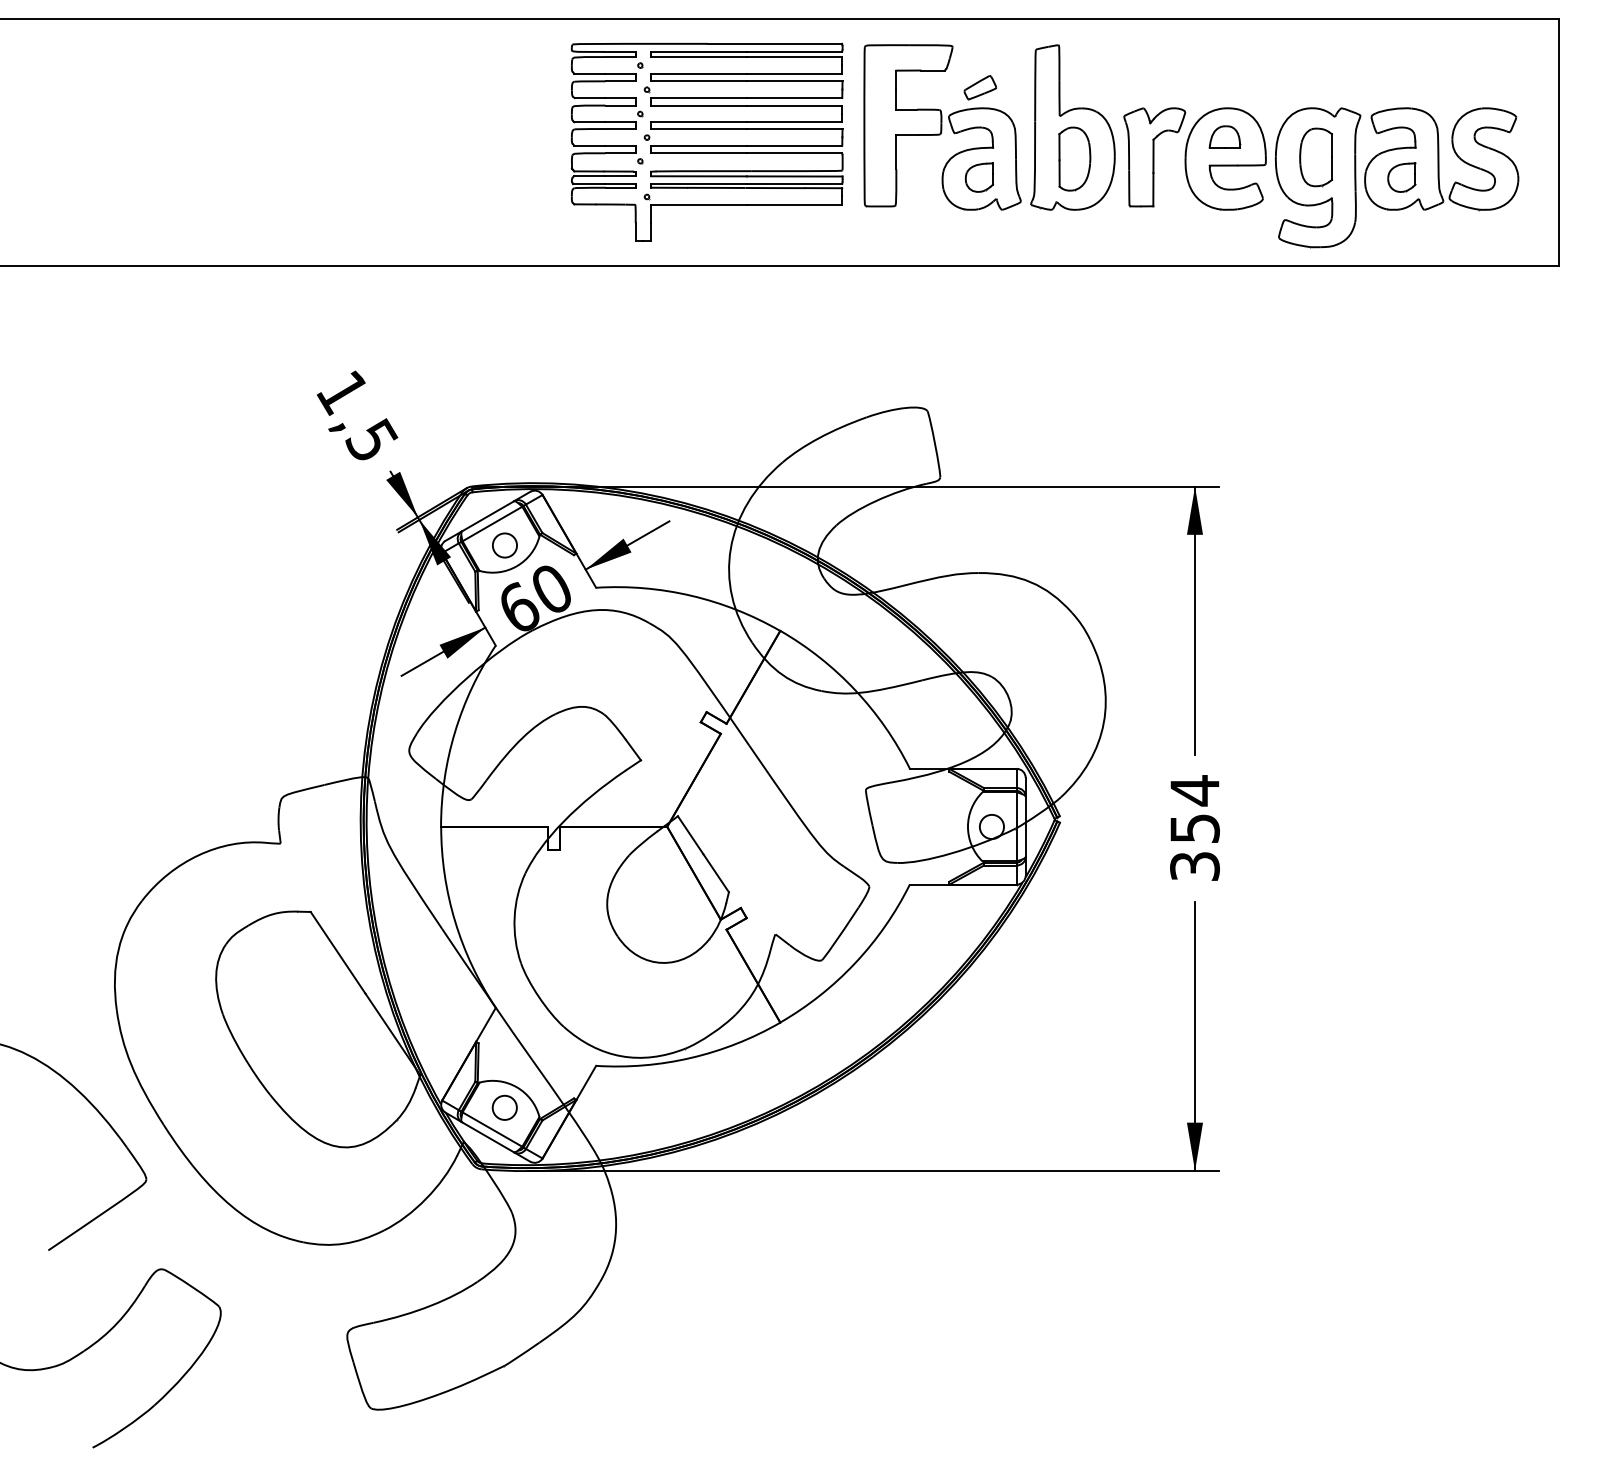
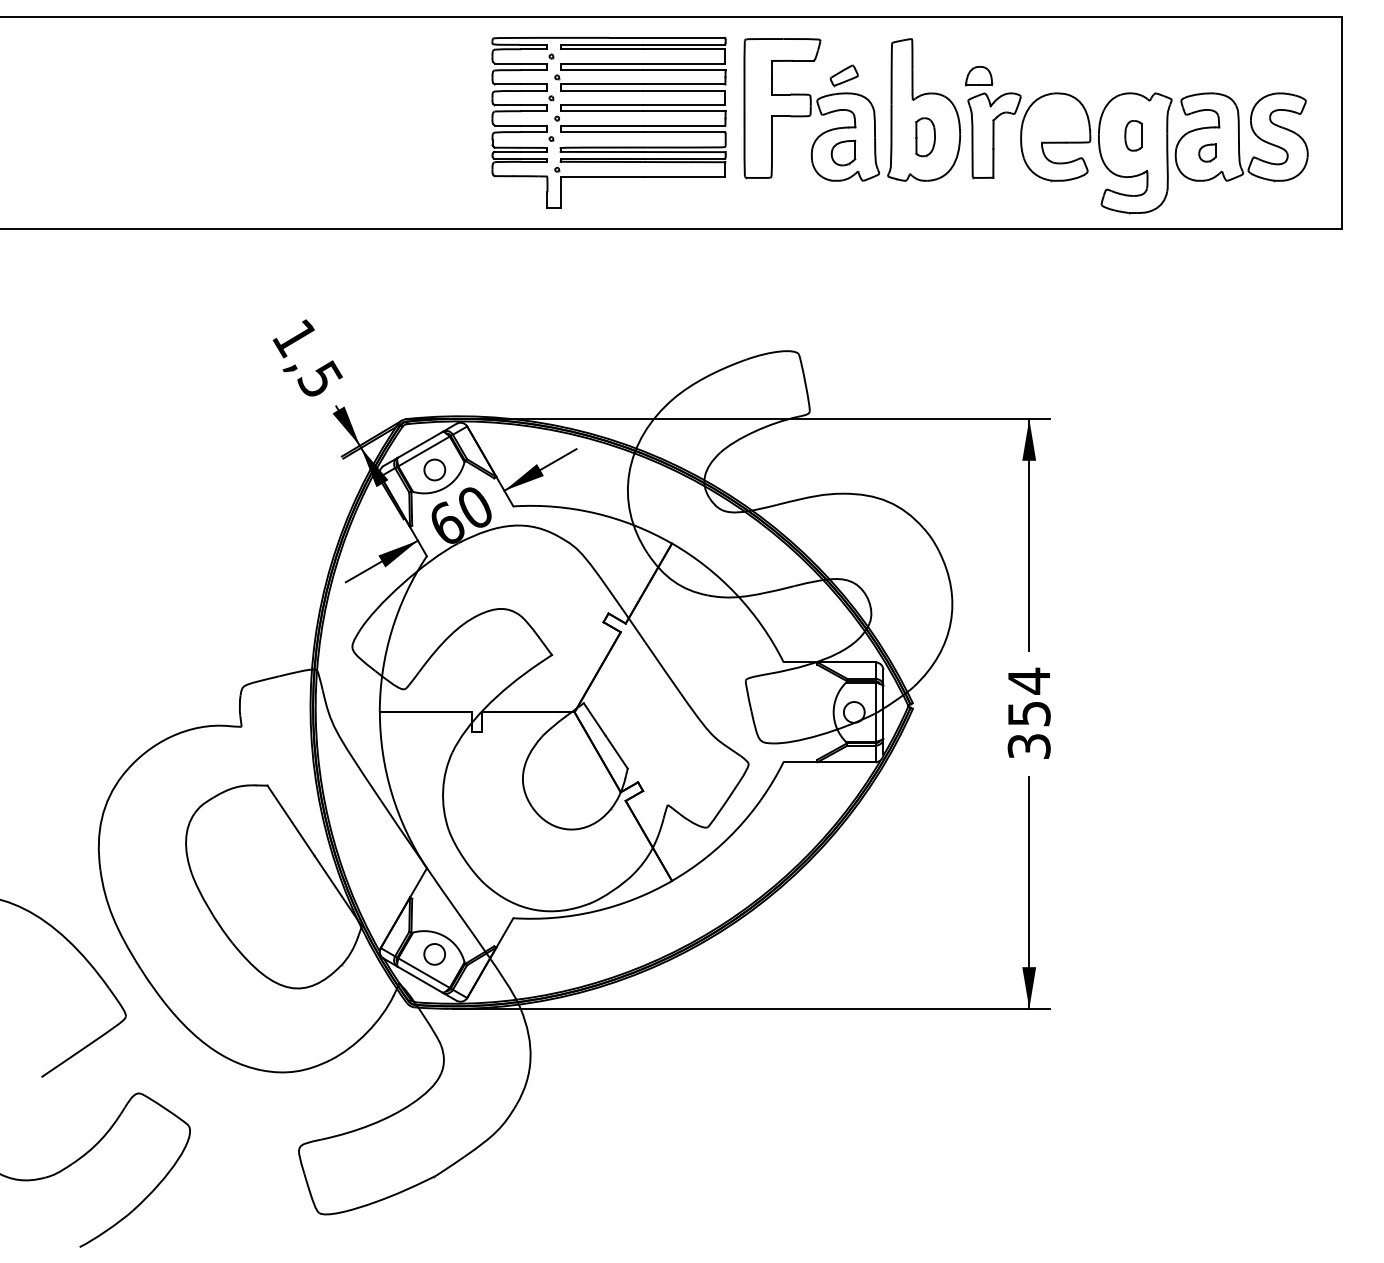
part: (1225, 137) -> (979, 76), moved
part: (1316, 157) -> (1133, 135), size x0.6
part: (1074, 159) -> (925, 137), size x0.7
part: (1401, 176) -> (1207, 152), size x0.7

